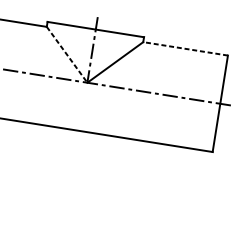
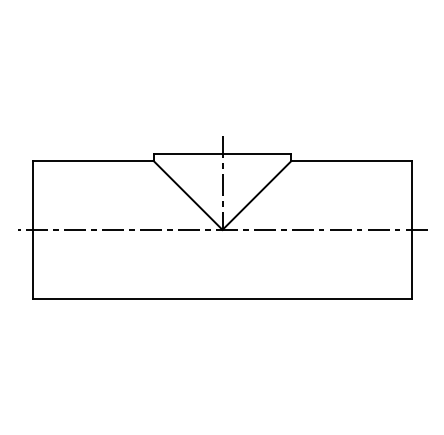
line: (185, 49) -> (351, 161), dashed -> solid
line: (67, 54) -> (188, 195), dashed -> solid

